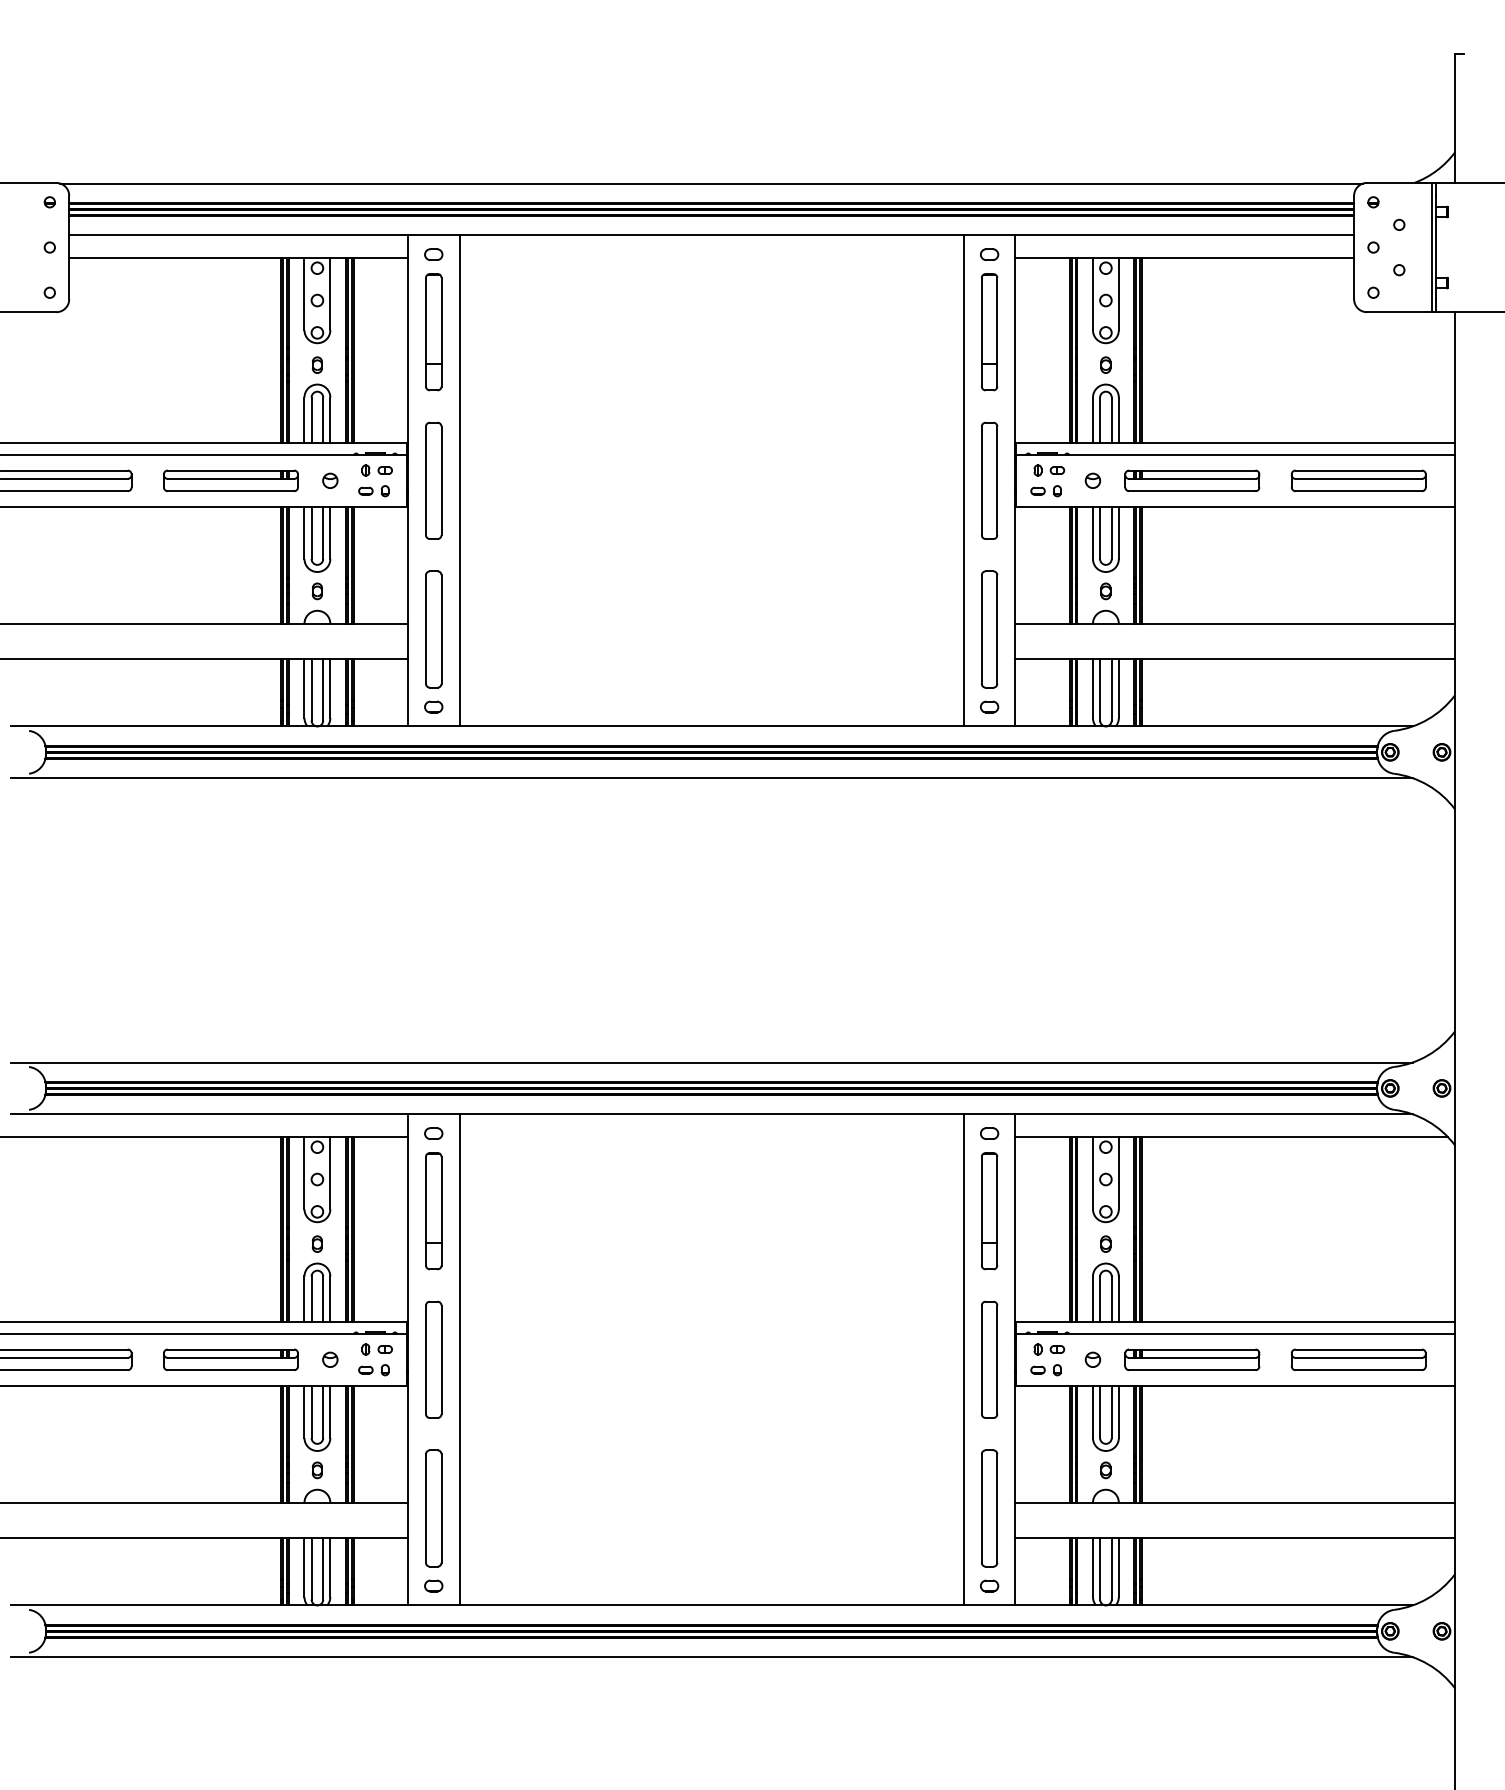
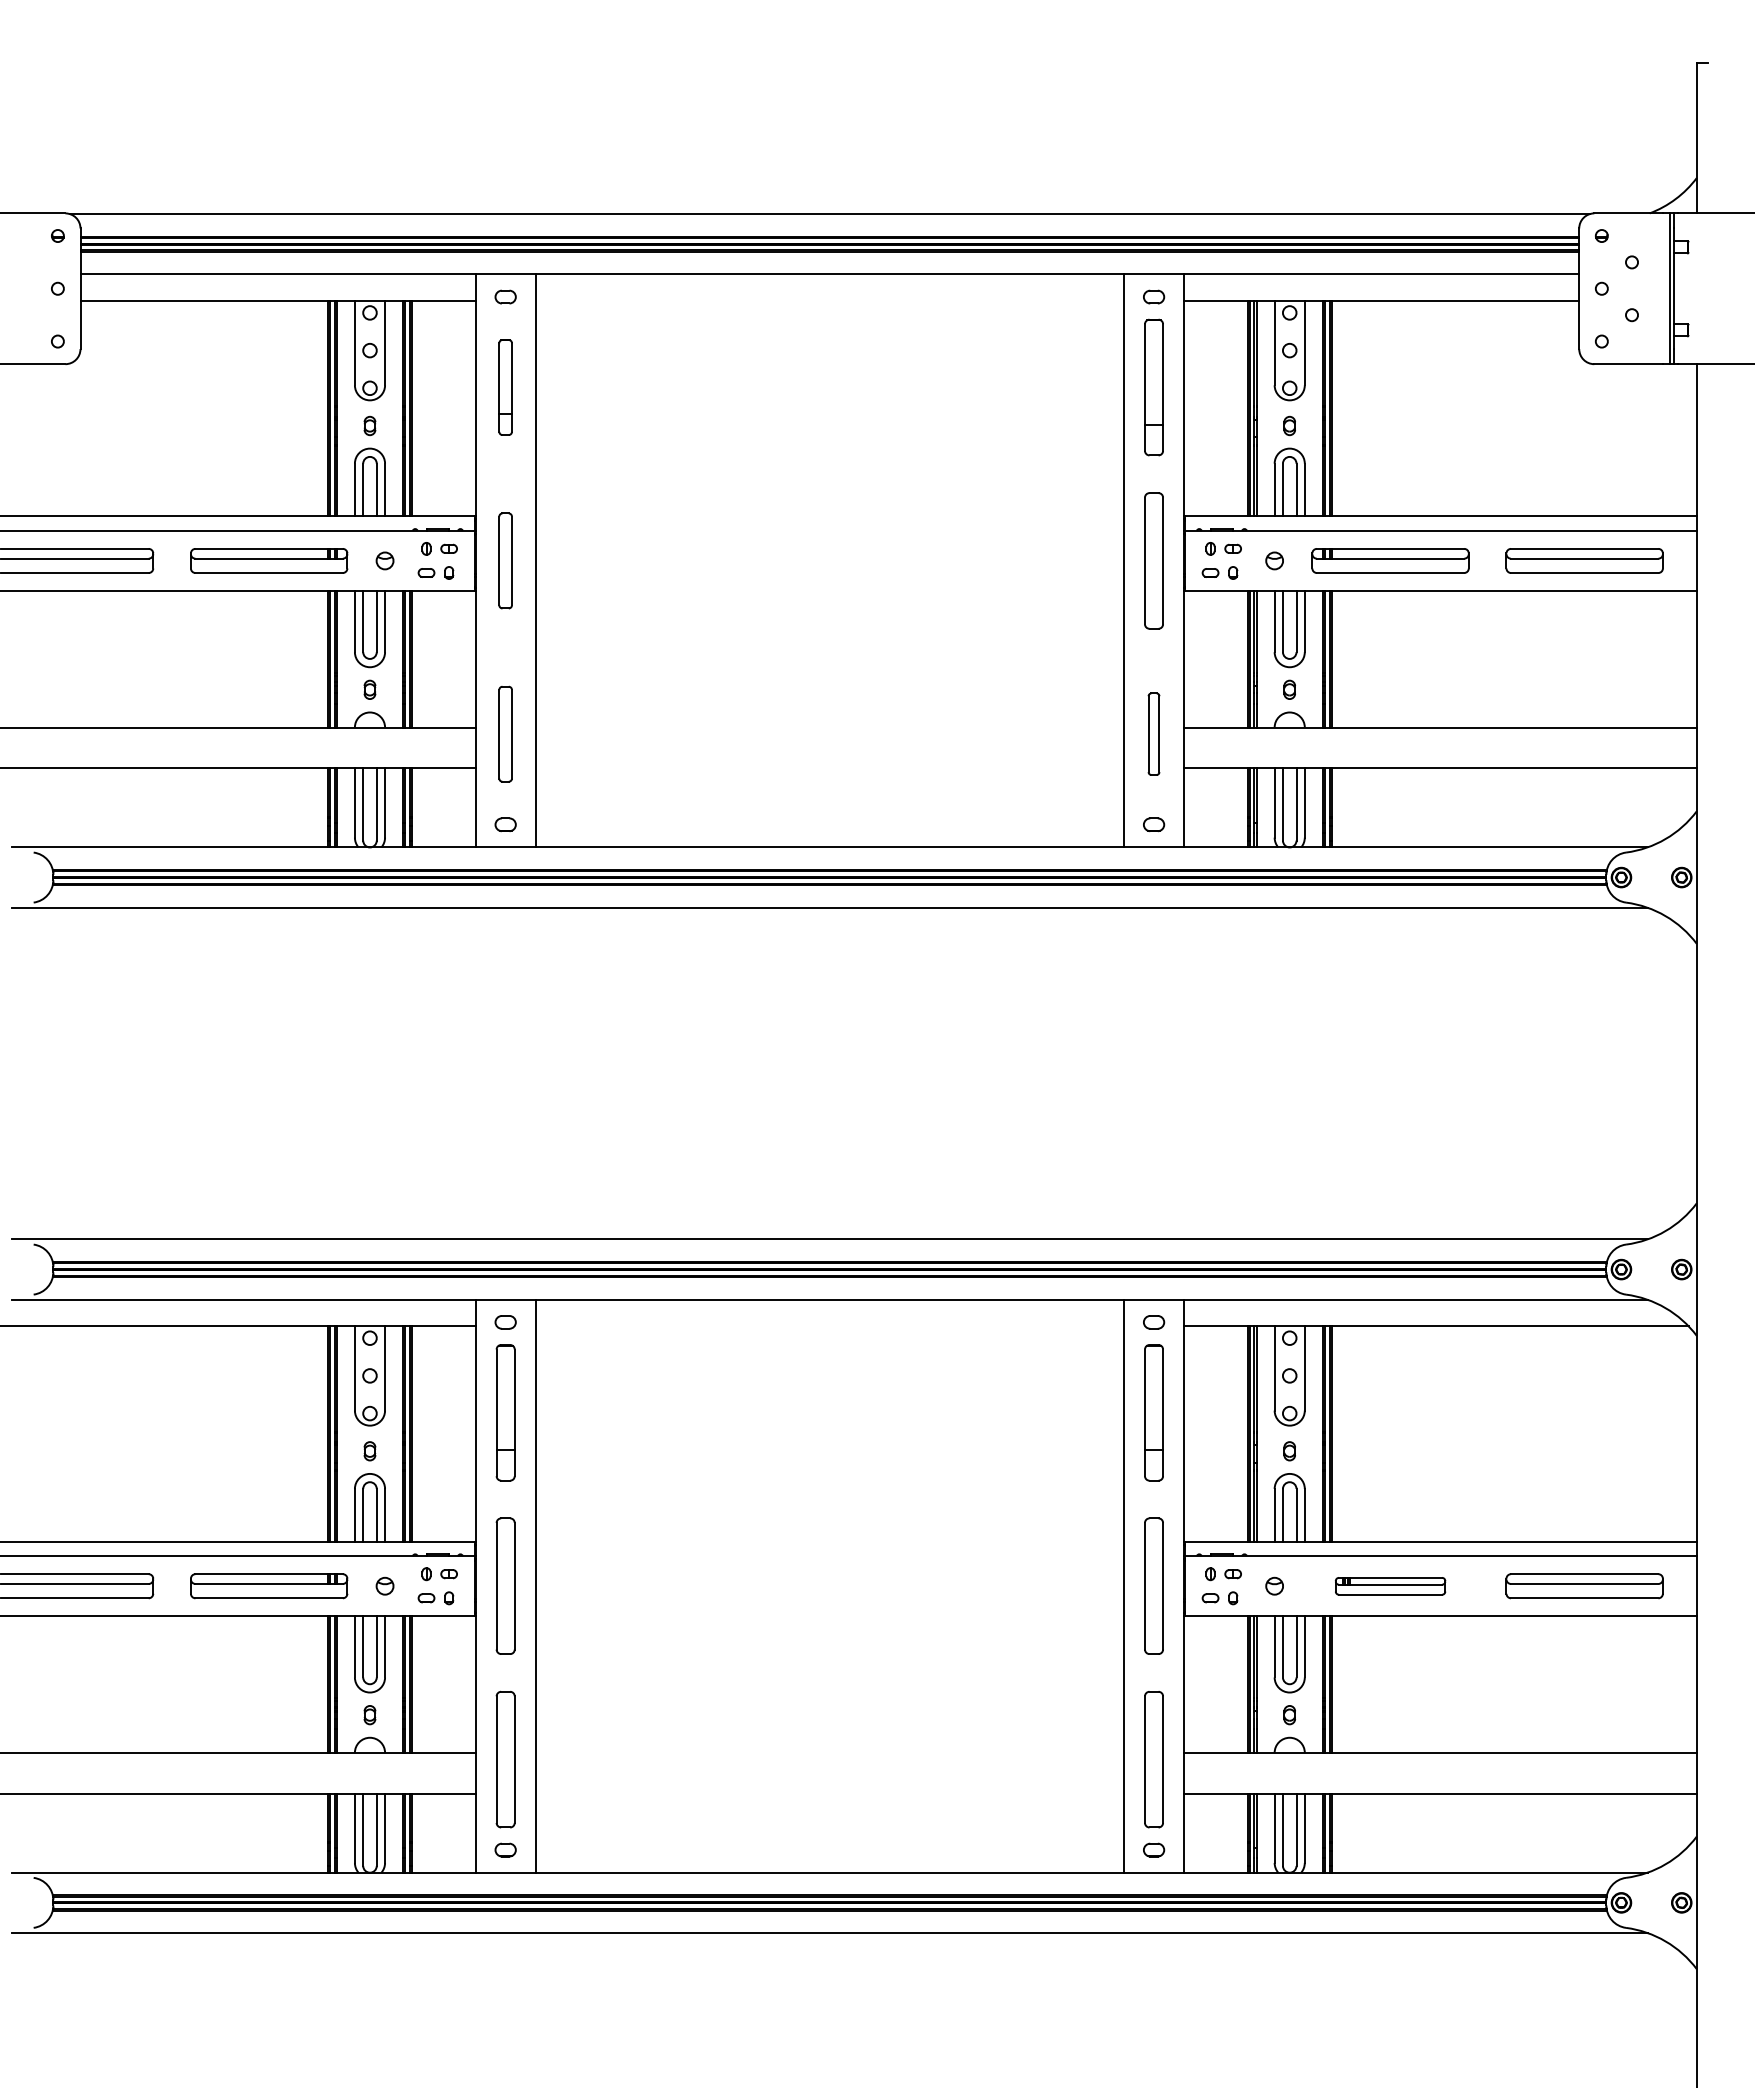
part: (433, 332) -> (505, 387), size x0.7
part: (433, 480) -> (505, 560), size x0.7
part: (433, 628) -> (505, 733), size x0.7
part: (989, 628) -> (1153, 733), size x0.6
part: (1192, 1360) -> (1390, 1586), size x0.7

